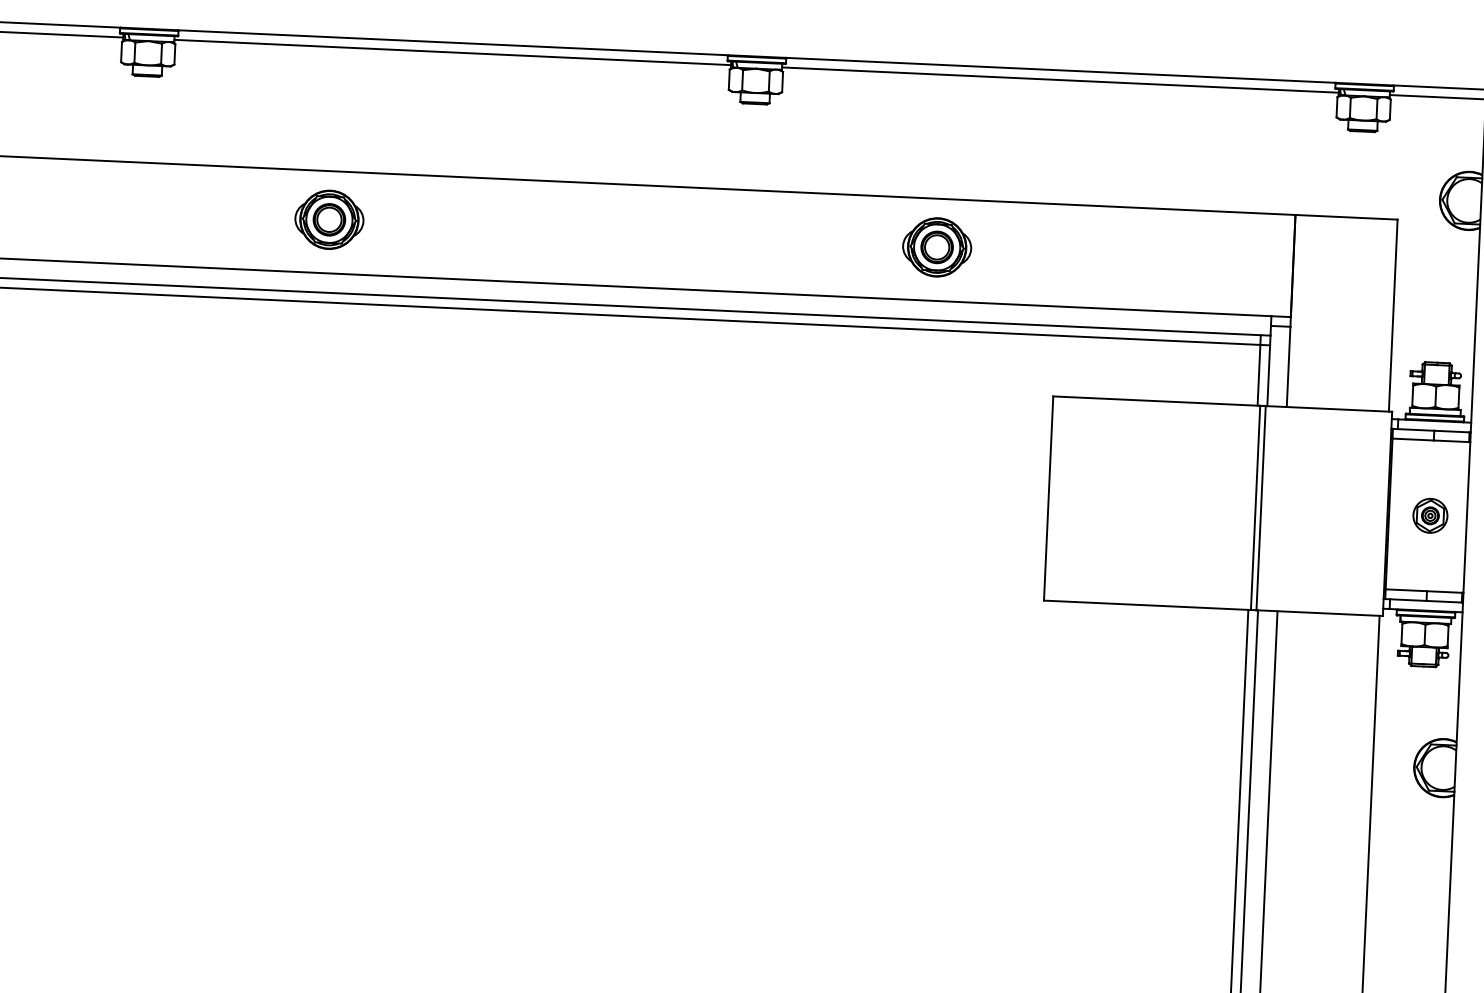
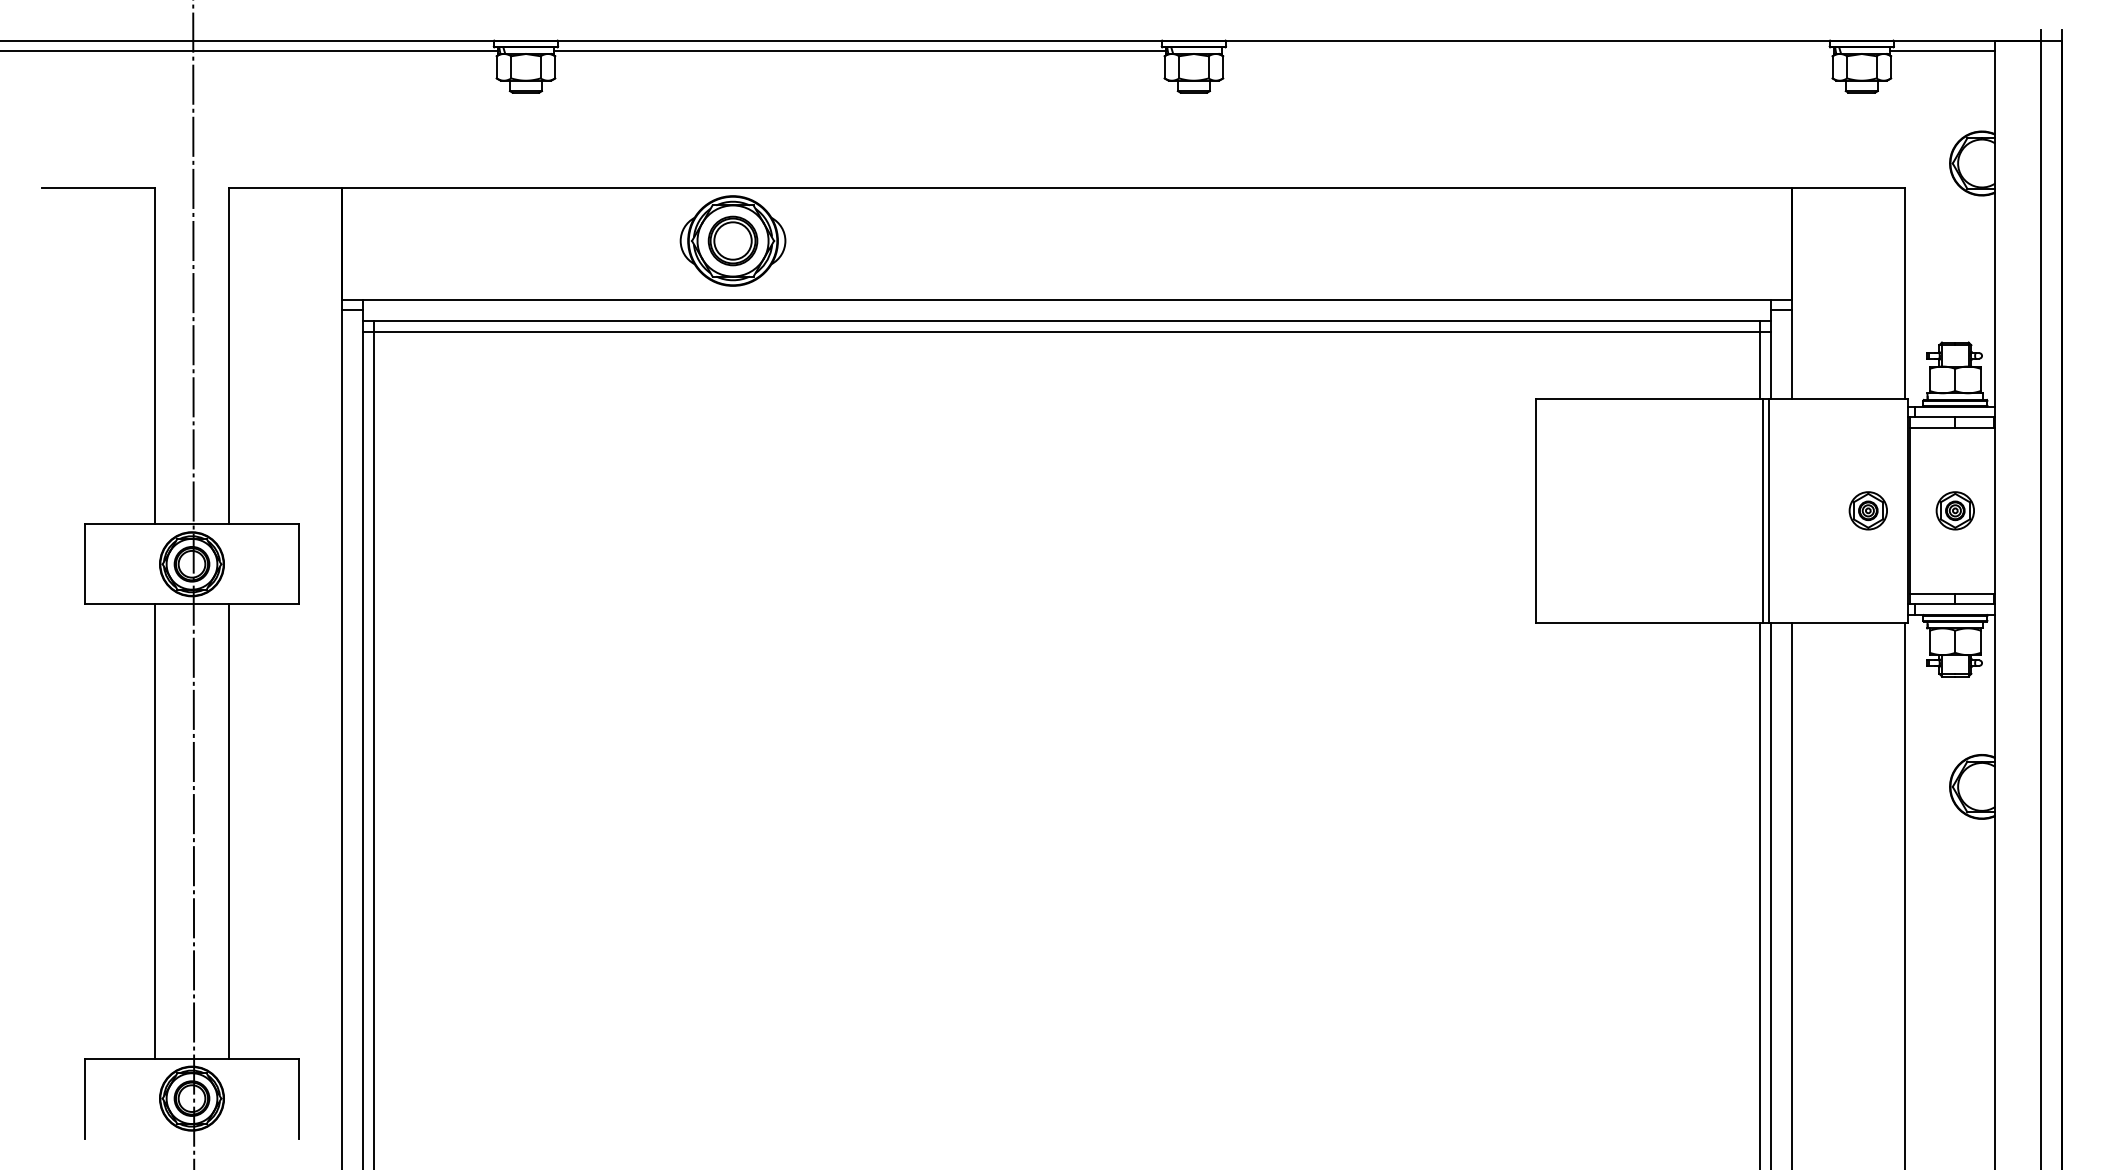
line: (1060, 80) -> (1527, 51), removed
part: (328, 219) -> (732, 240), size x1.4
part: (936, 246) -> (1400, 240), removed
part: (1350, 511) -> (1867, 510), added

